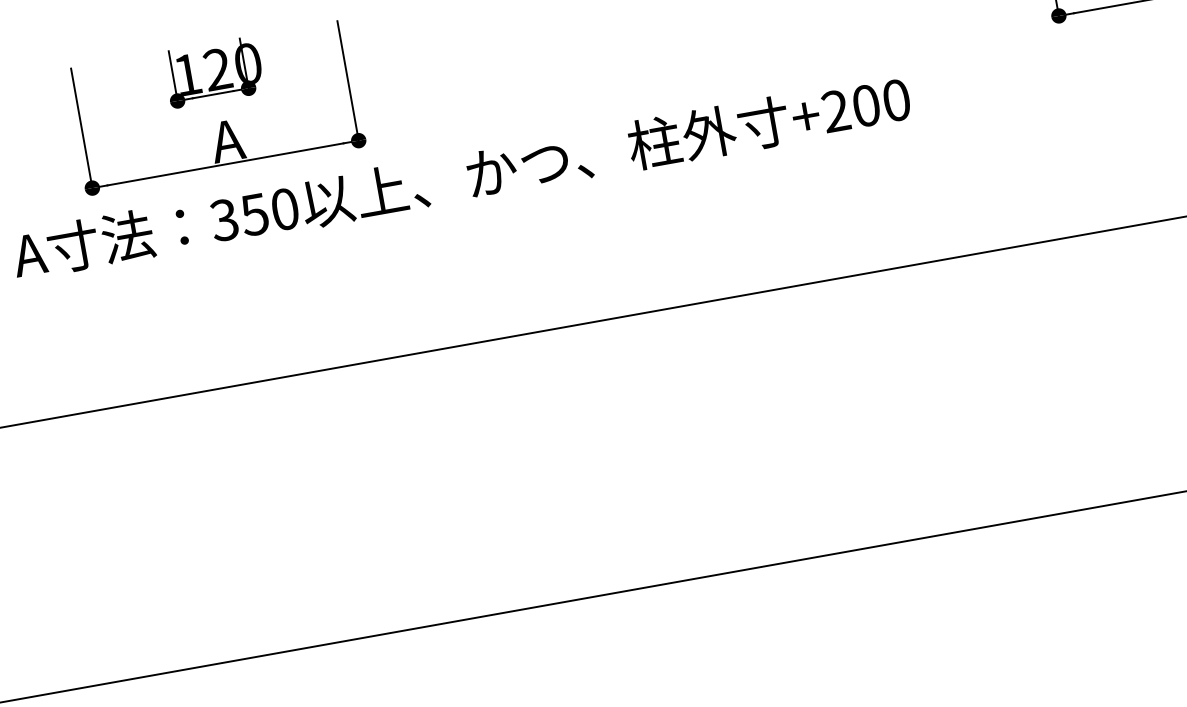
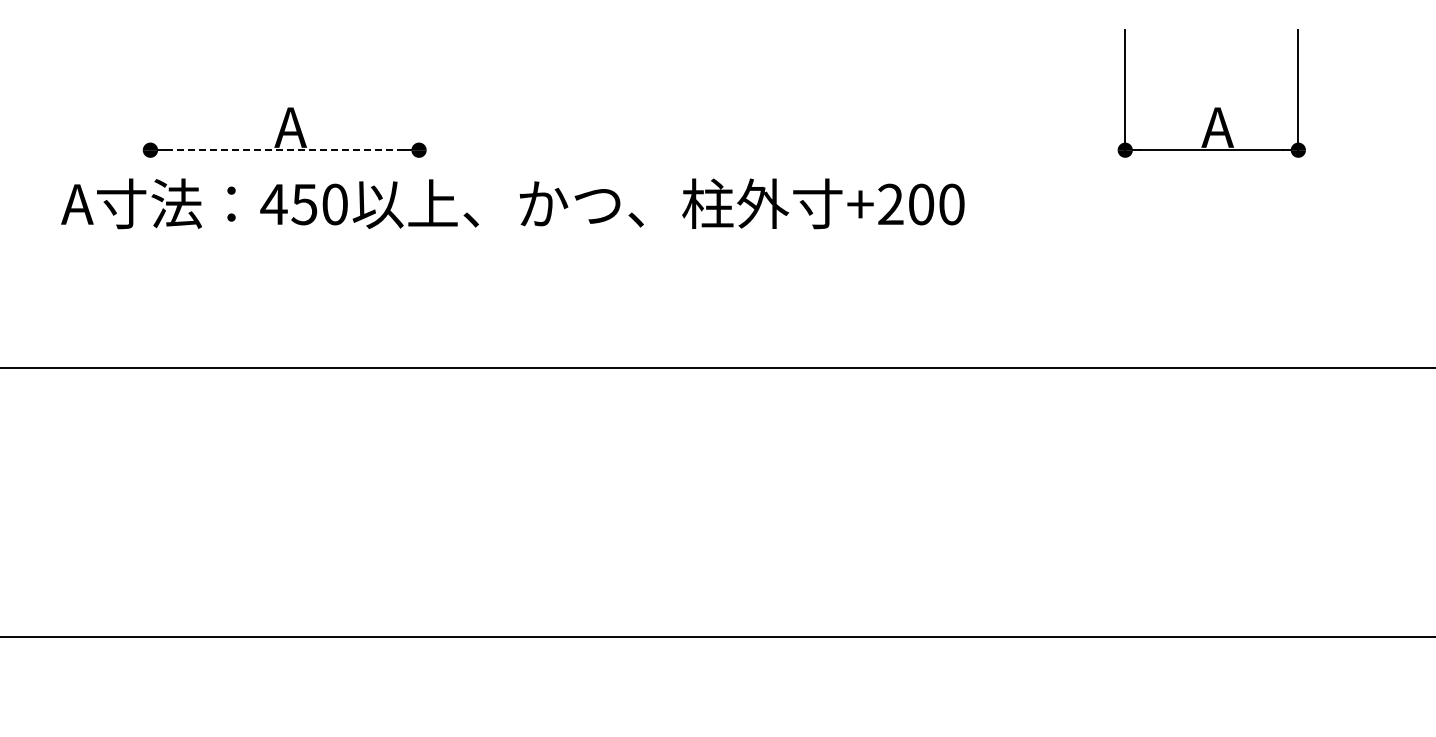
part: (213, 72) -> (288, 58), removed
line: (348, 82) -> (419, 91), removed
line: (82, 129) -> (150, 91), removed
line: (226, 164) -> (285, 150), solid -> dashed
text: (223, 220) -> (273, 204), 350 -> 450

